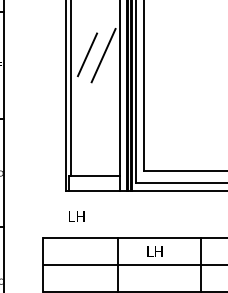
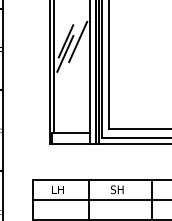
line: (86, 71) -> (65, 53), added
text: (76, 216) -> (57, 189), moved
text: (155, 251) -> (117, 189), LH -> SH

